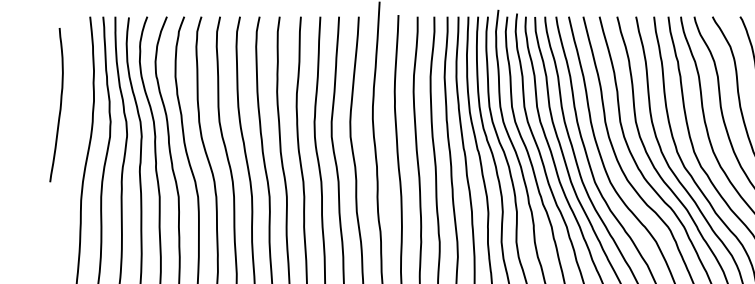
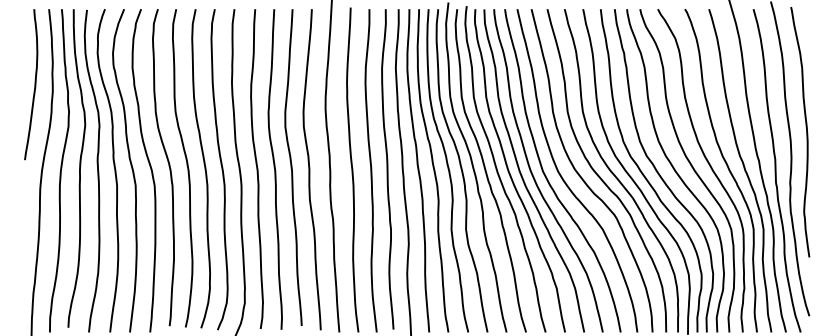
curve: (59, 104) -> (34, 84), moved

